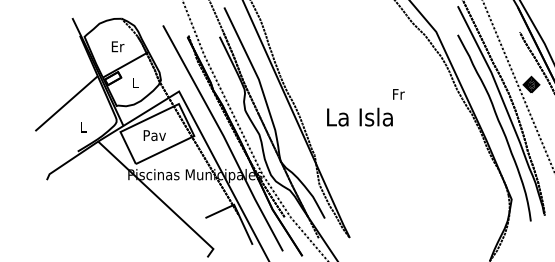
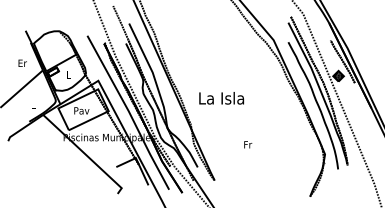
text: (117, 45) -> (22, 62), moved
text: (399, 93) -> (248, 144), moved

